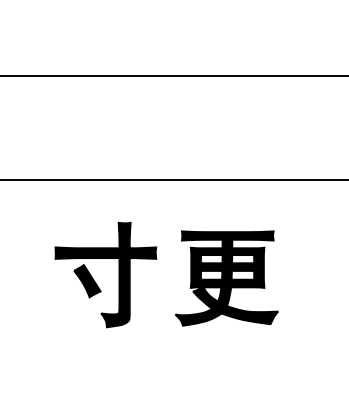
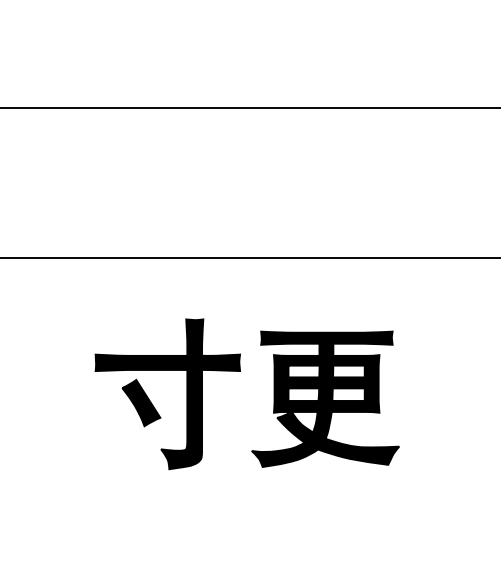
part: (95, 281) -> (152, 403), moved

